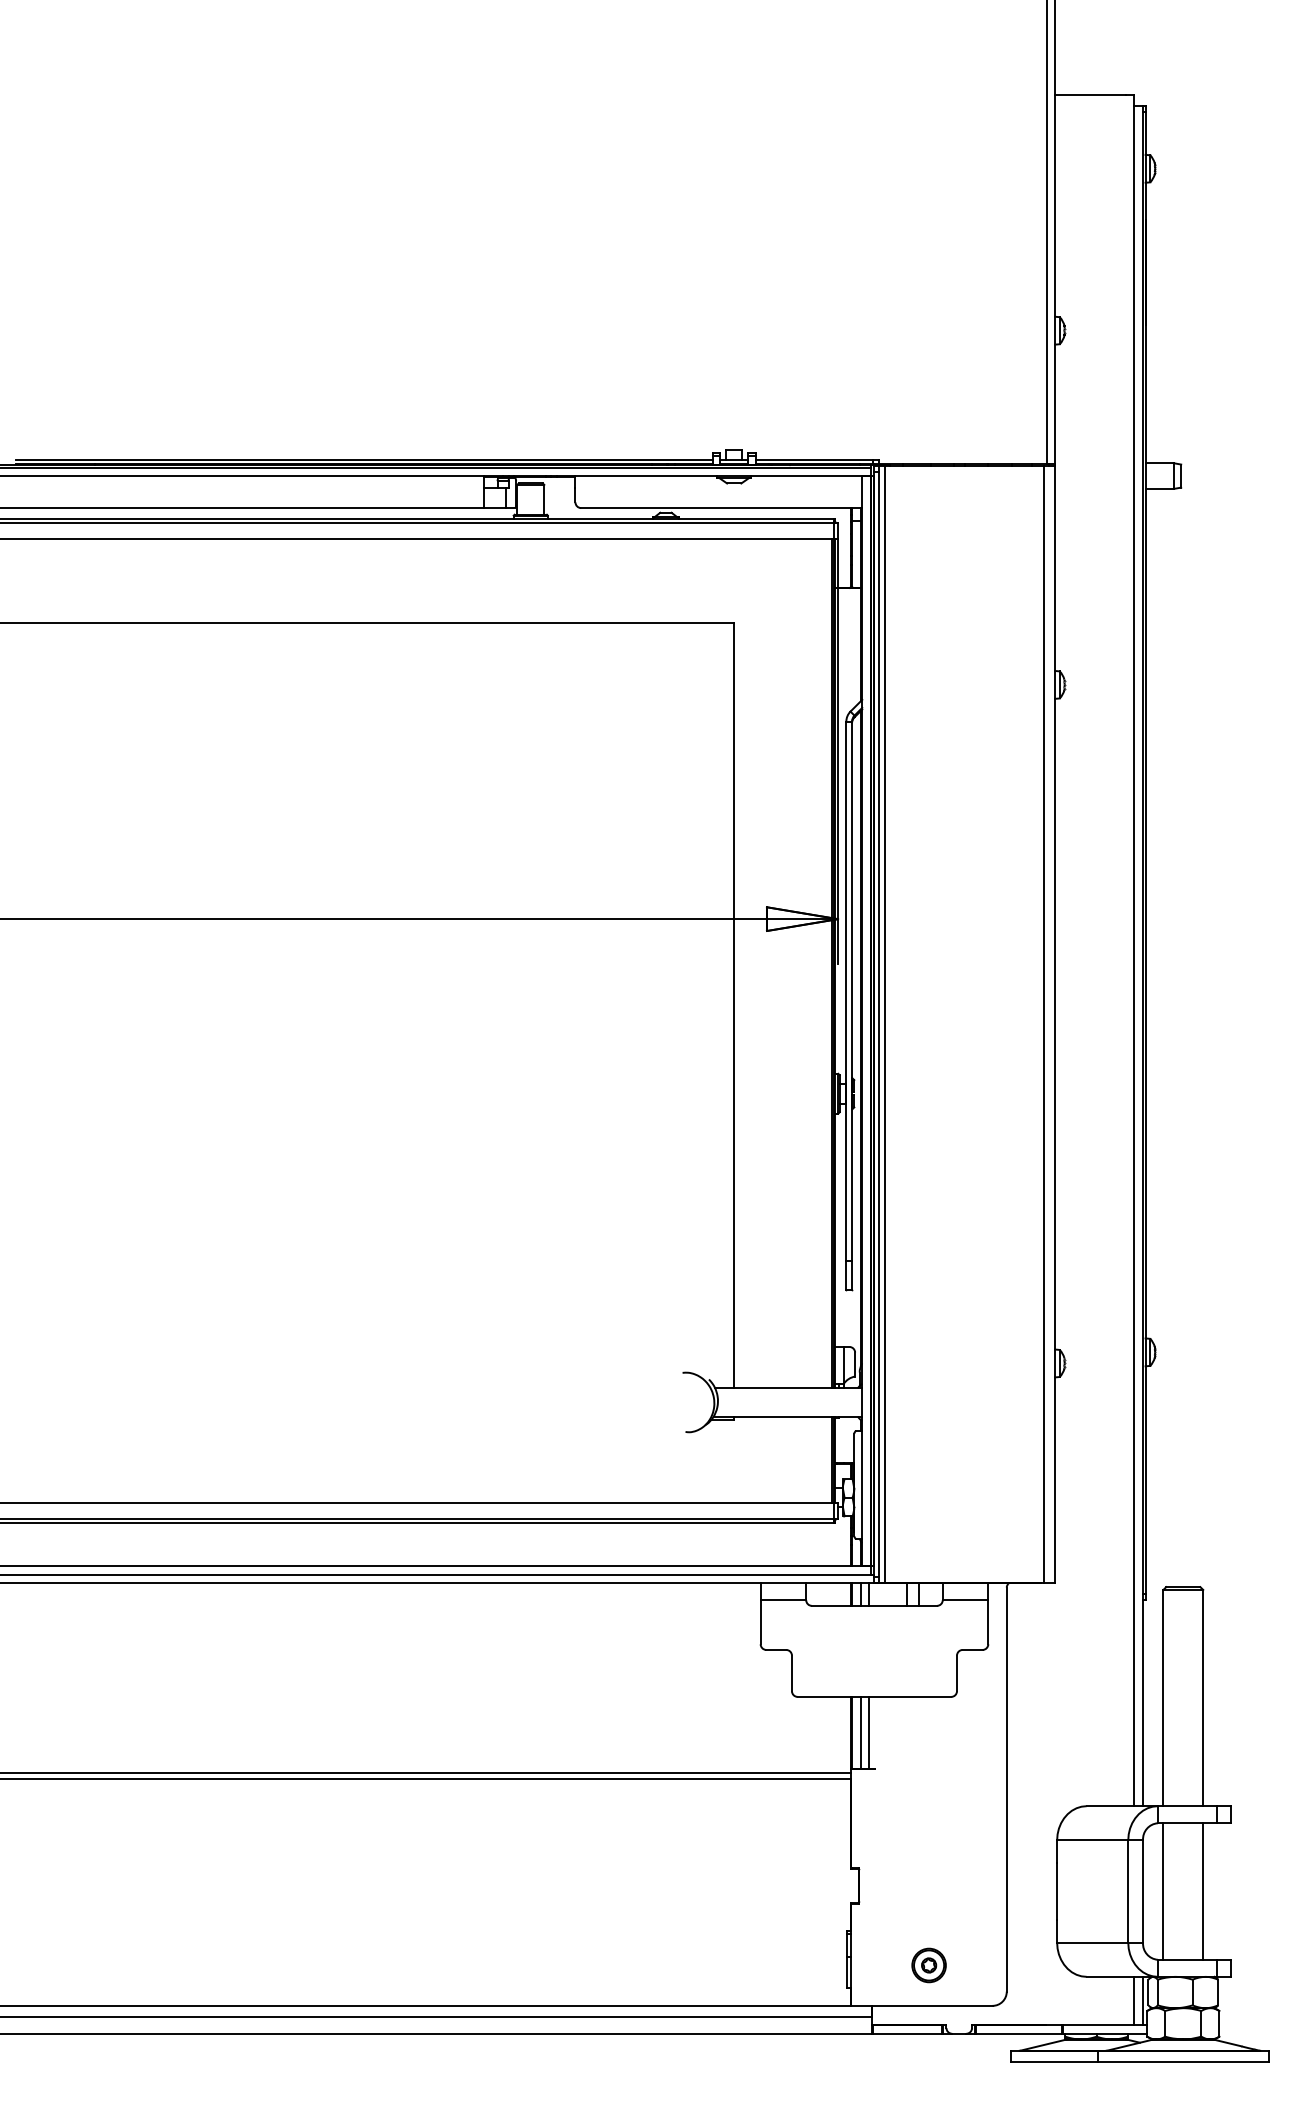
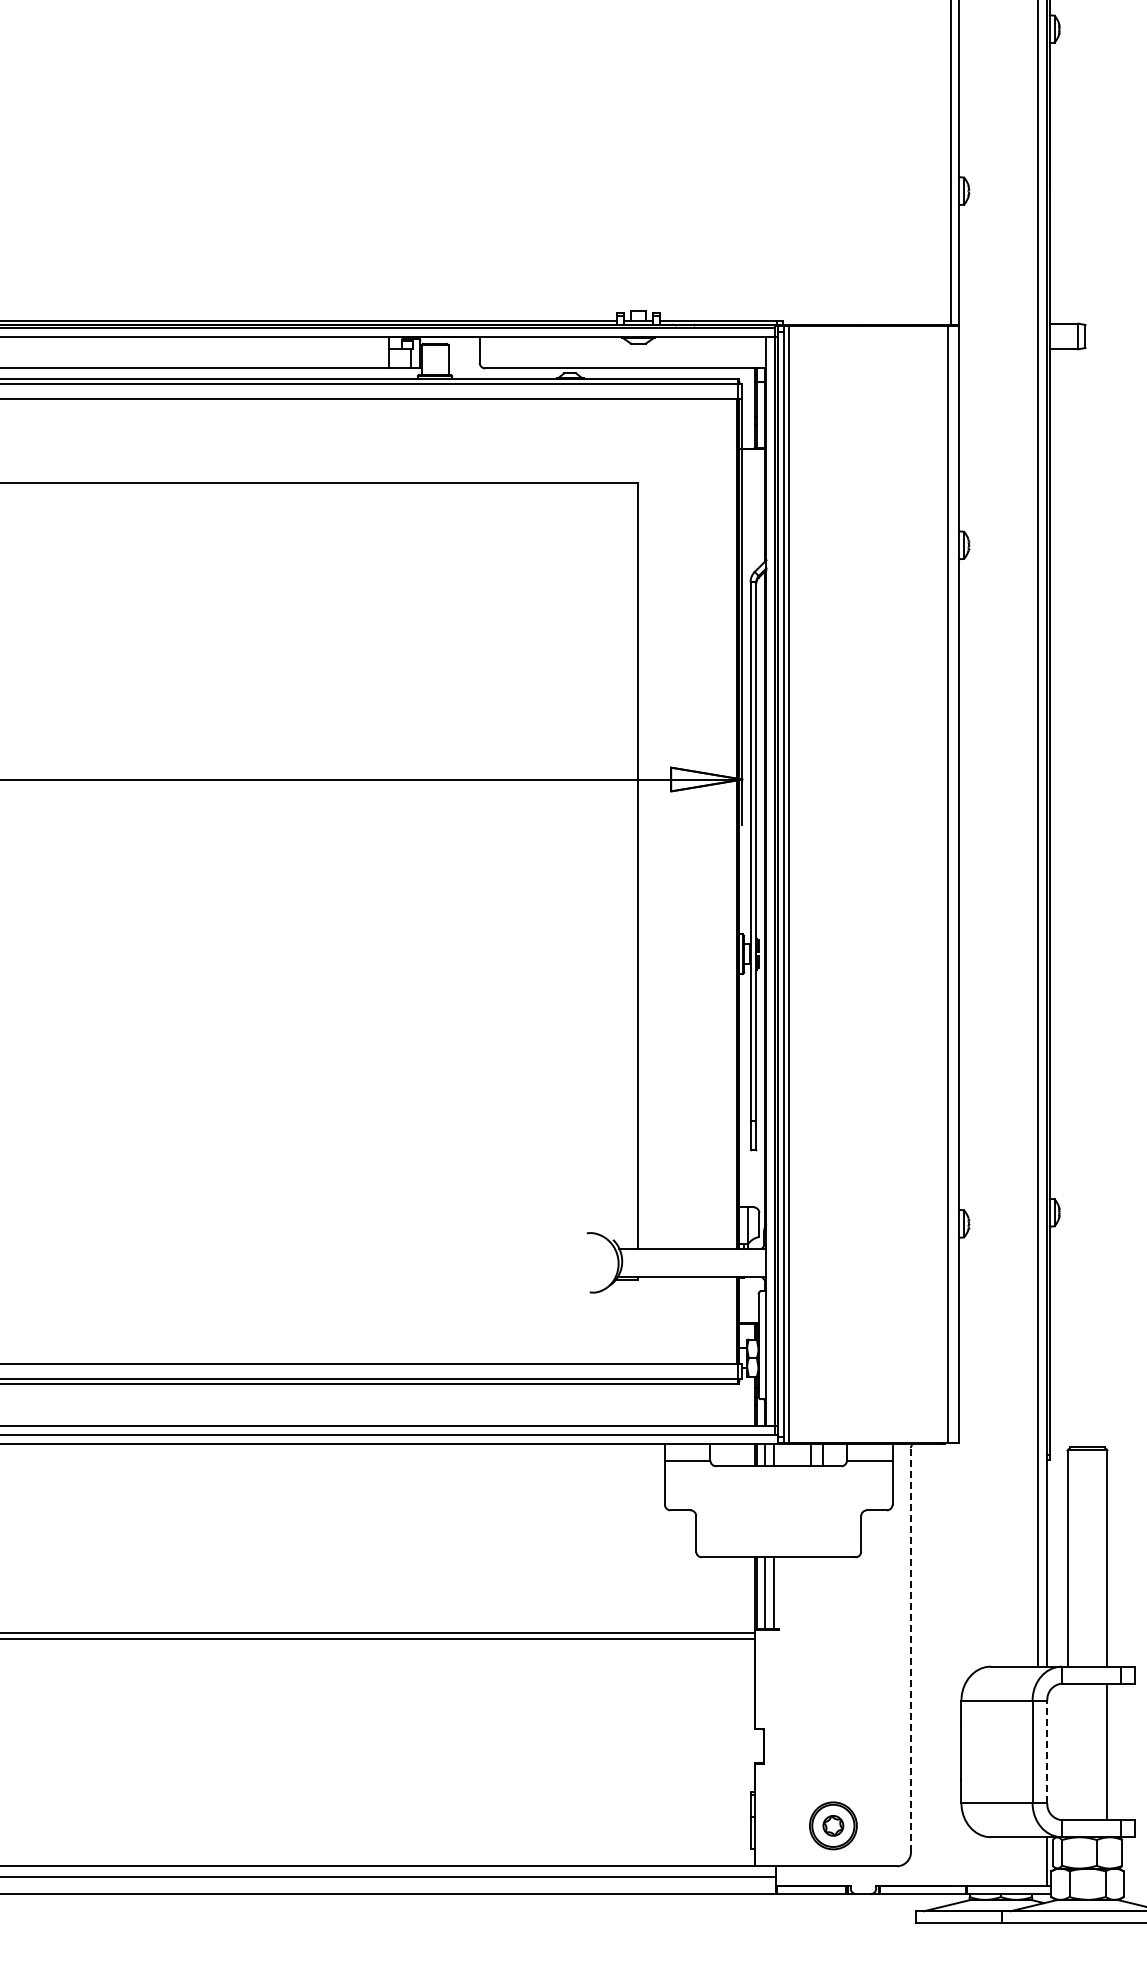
line: (1006, 1789) -> (910, 1649), solid -> dashed
line: (1143, 1891) -> (1047, 1751), solid -> dashed
line: (1163, 1891) -> (1067, 1751), removed
part: (928, 1965) -> (832, 1825), size x1.4
line: (1134, 2000) -> (1038, 1860), removed

